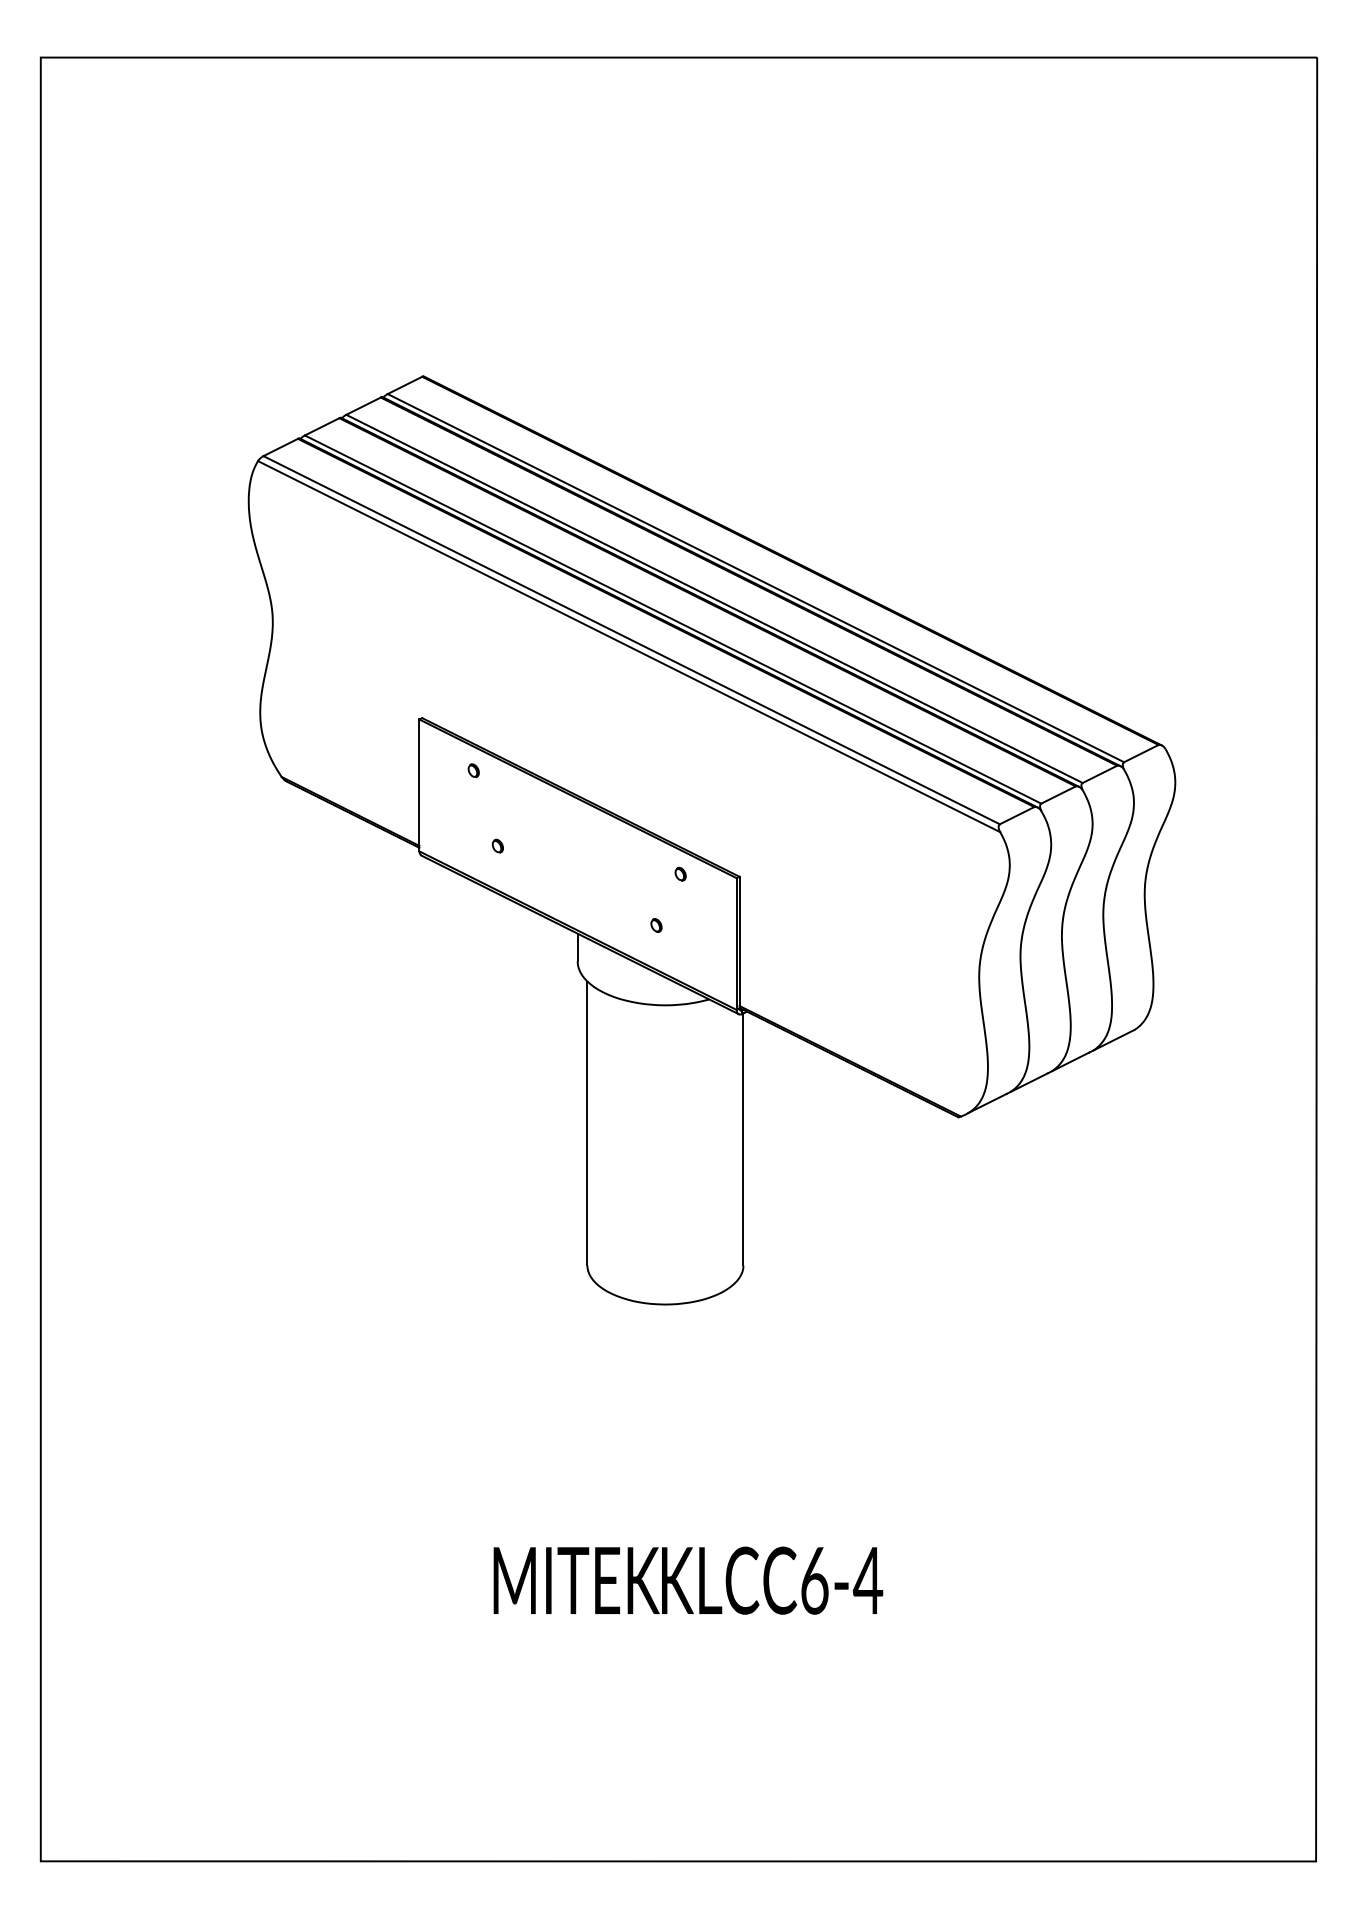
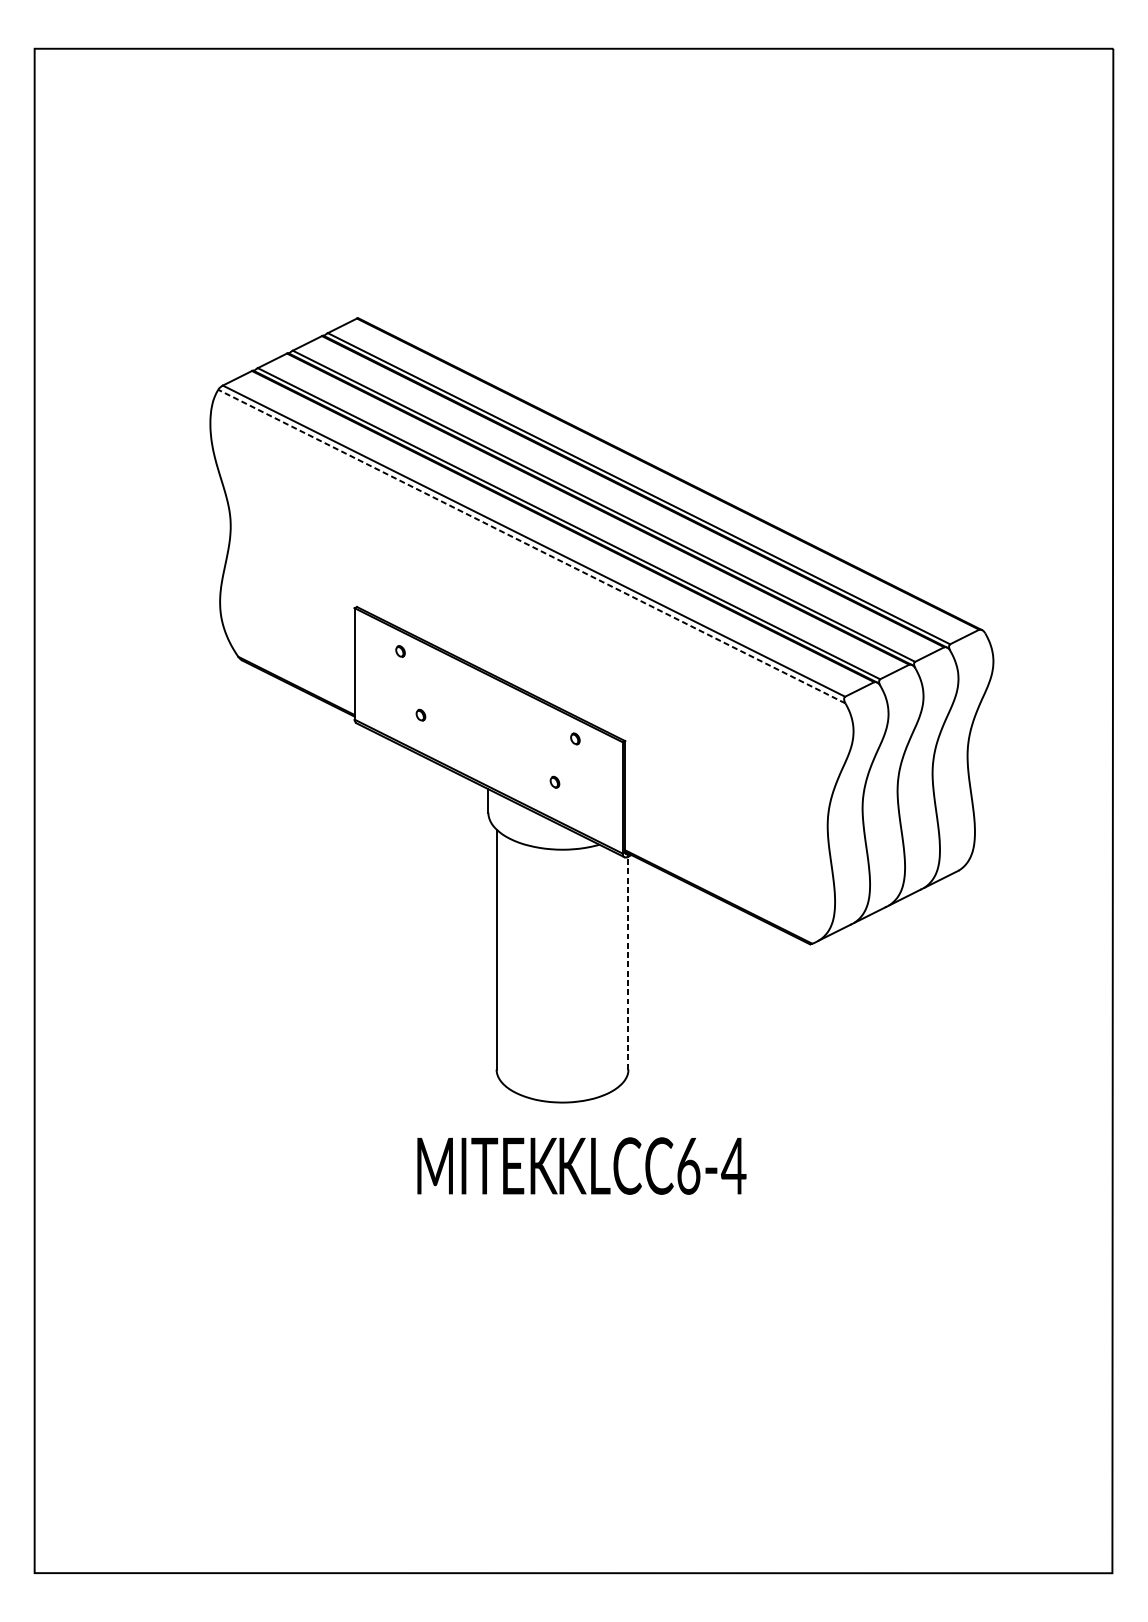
line: (629, 646) -> (532, 546), solid -> dashed
line: (743, 1139) -> (628, 963), solid -> dashed
text: (688, 1580) -> (582, 1165), moved

